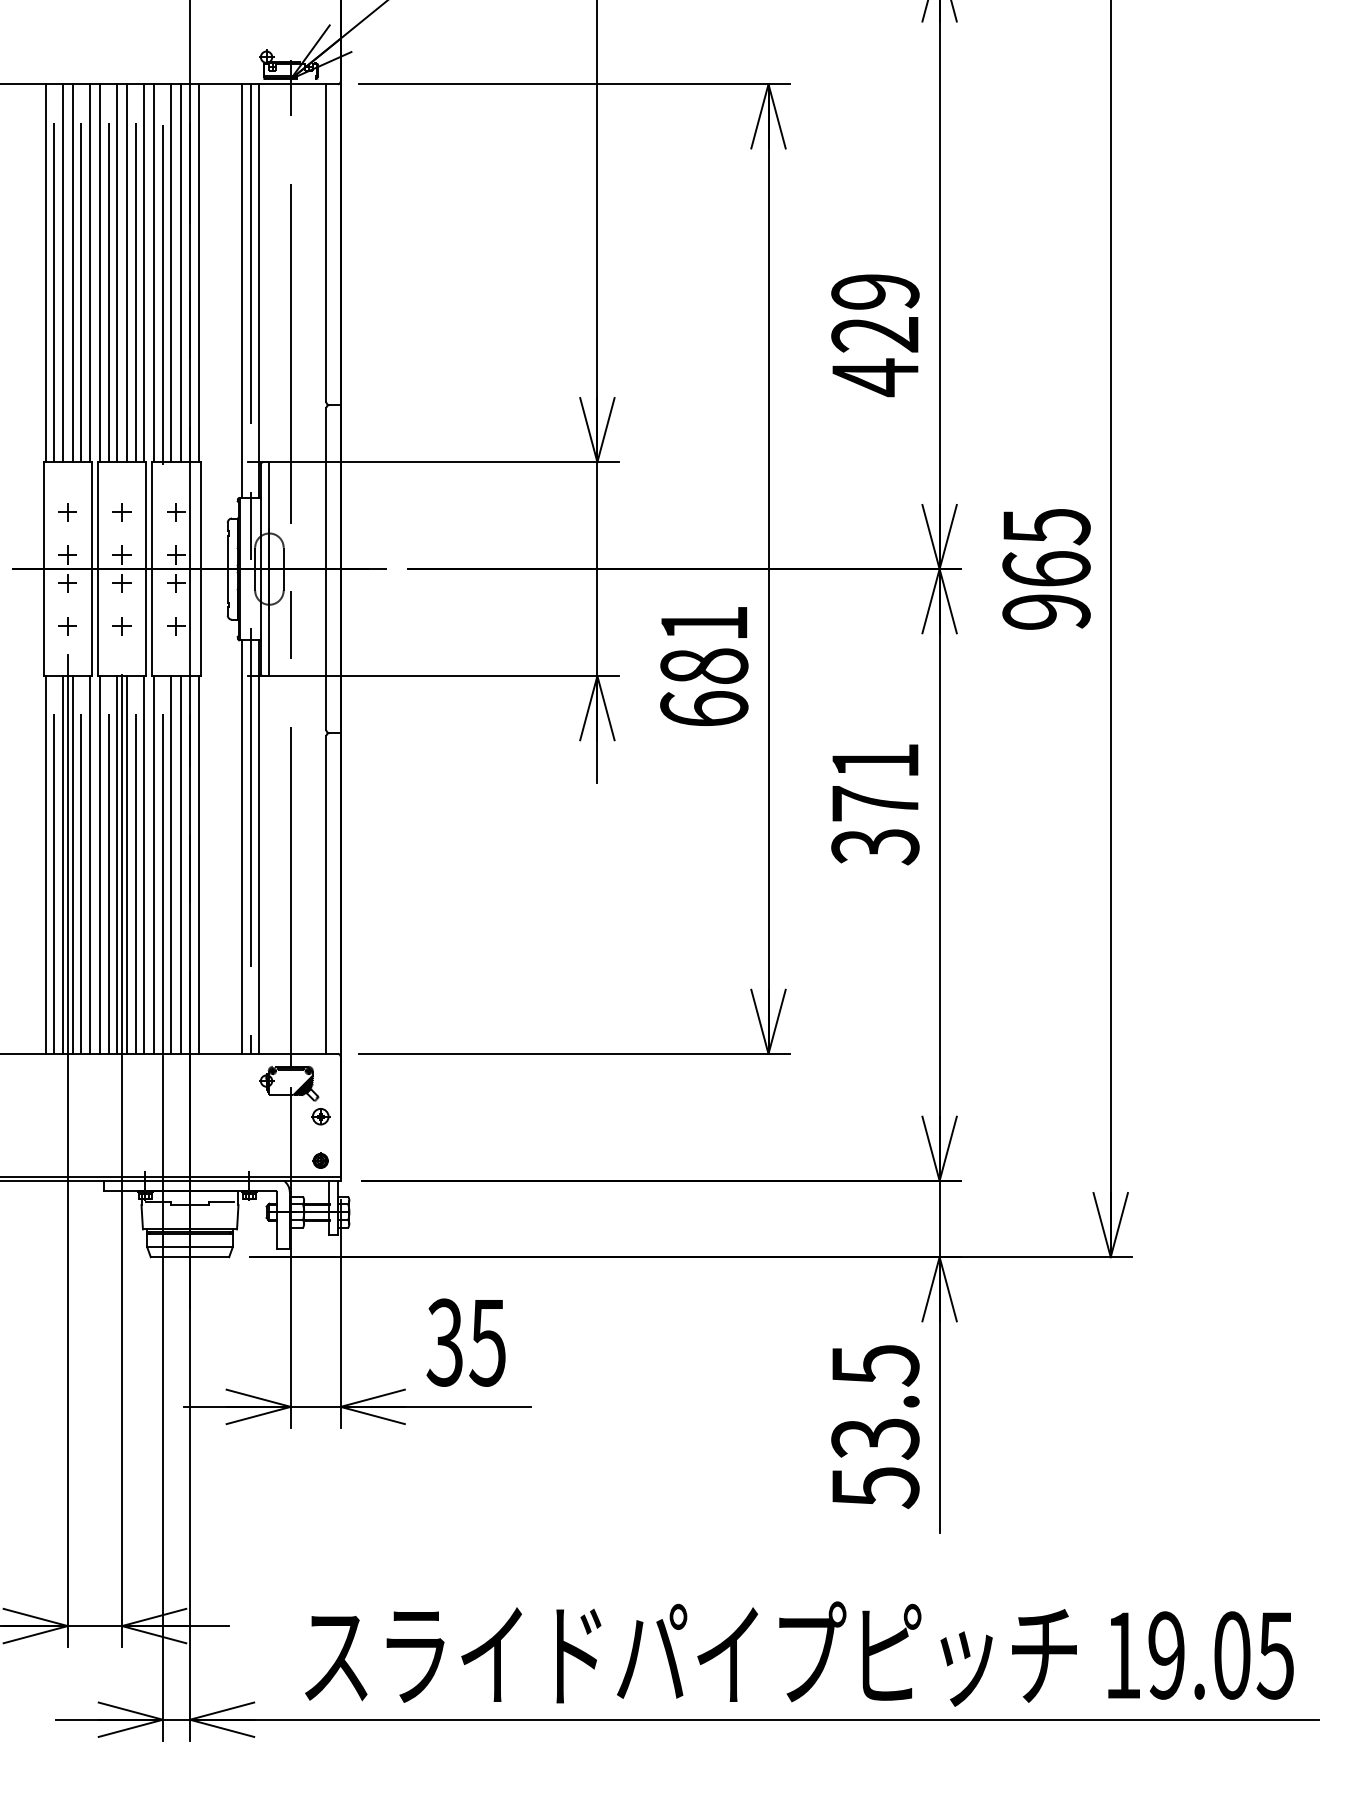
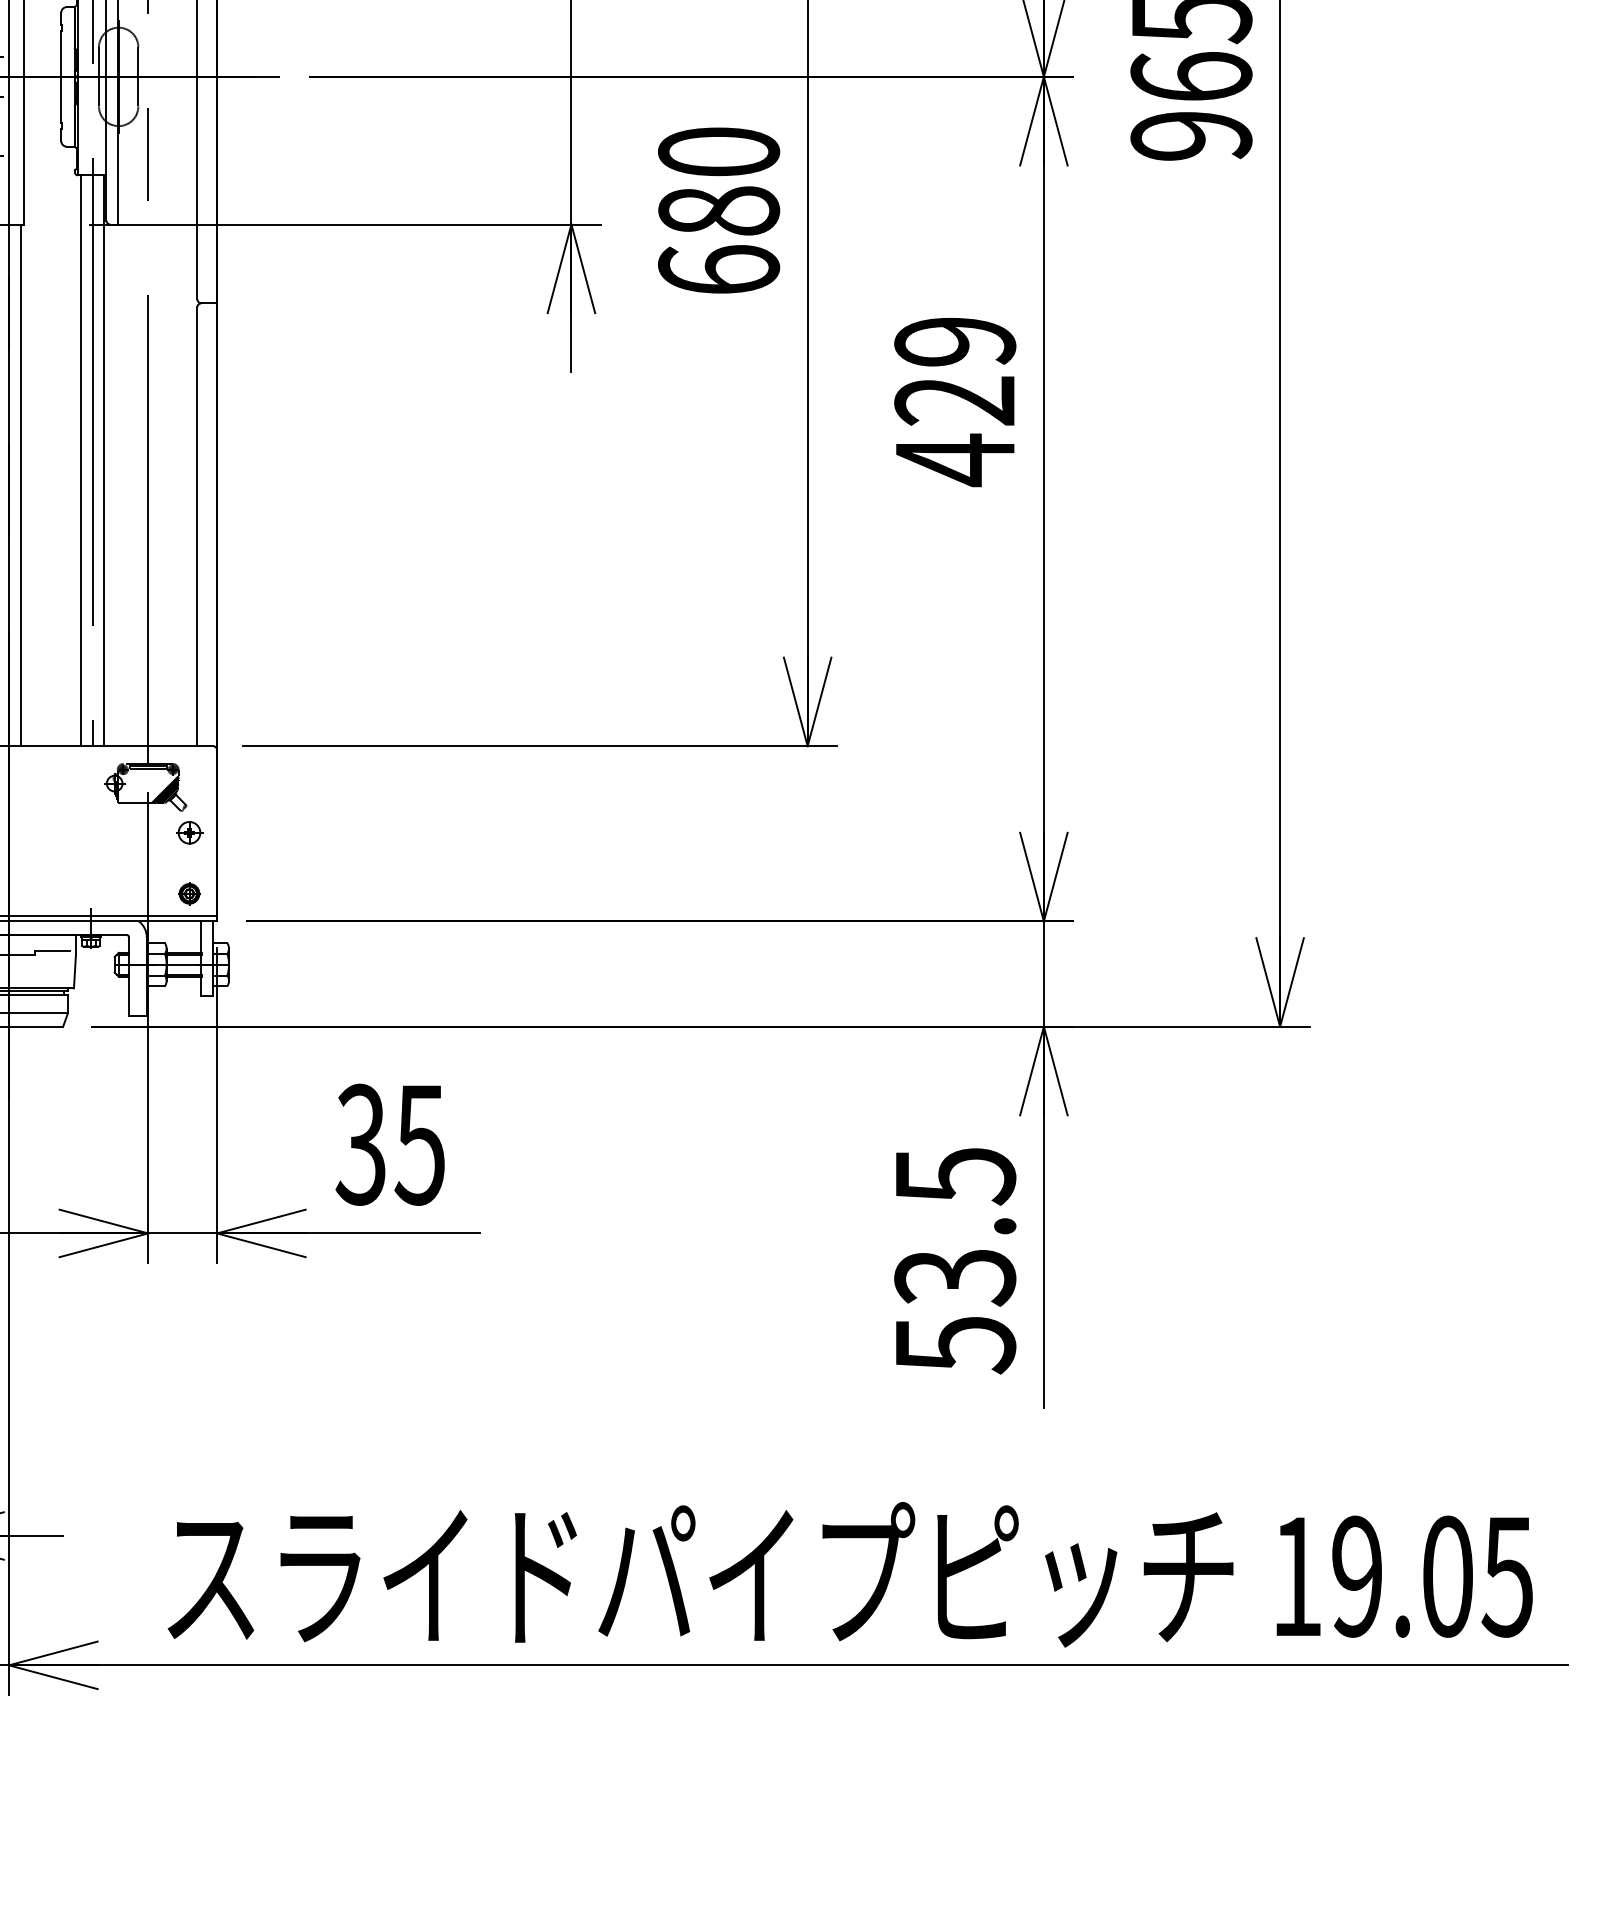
text: (704, 622) -> (719, 150), 681 -> 680
text: (875, 804) -> (955, 401), 371 -> 429

